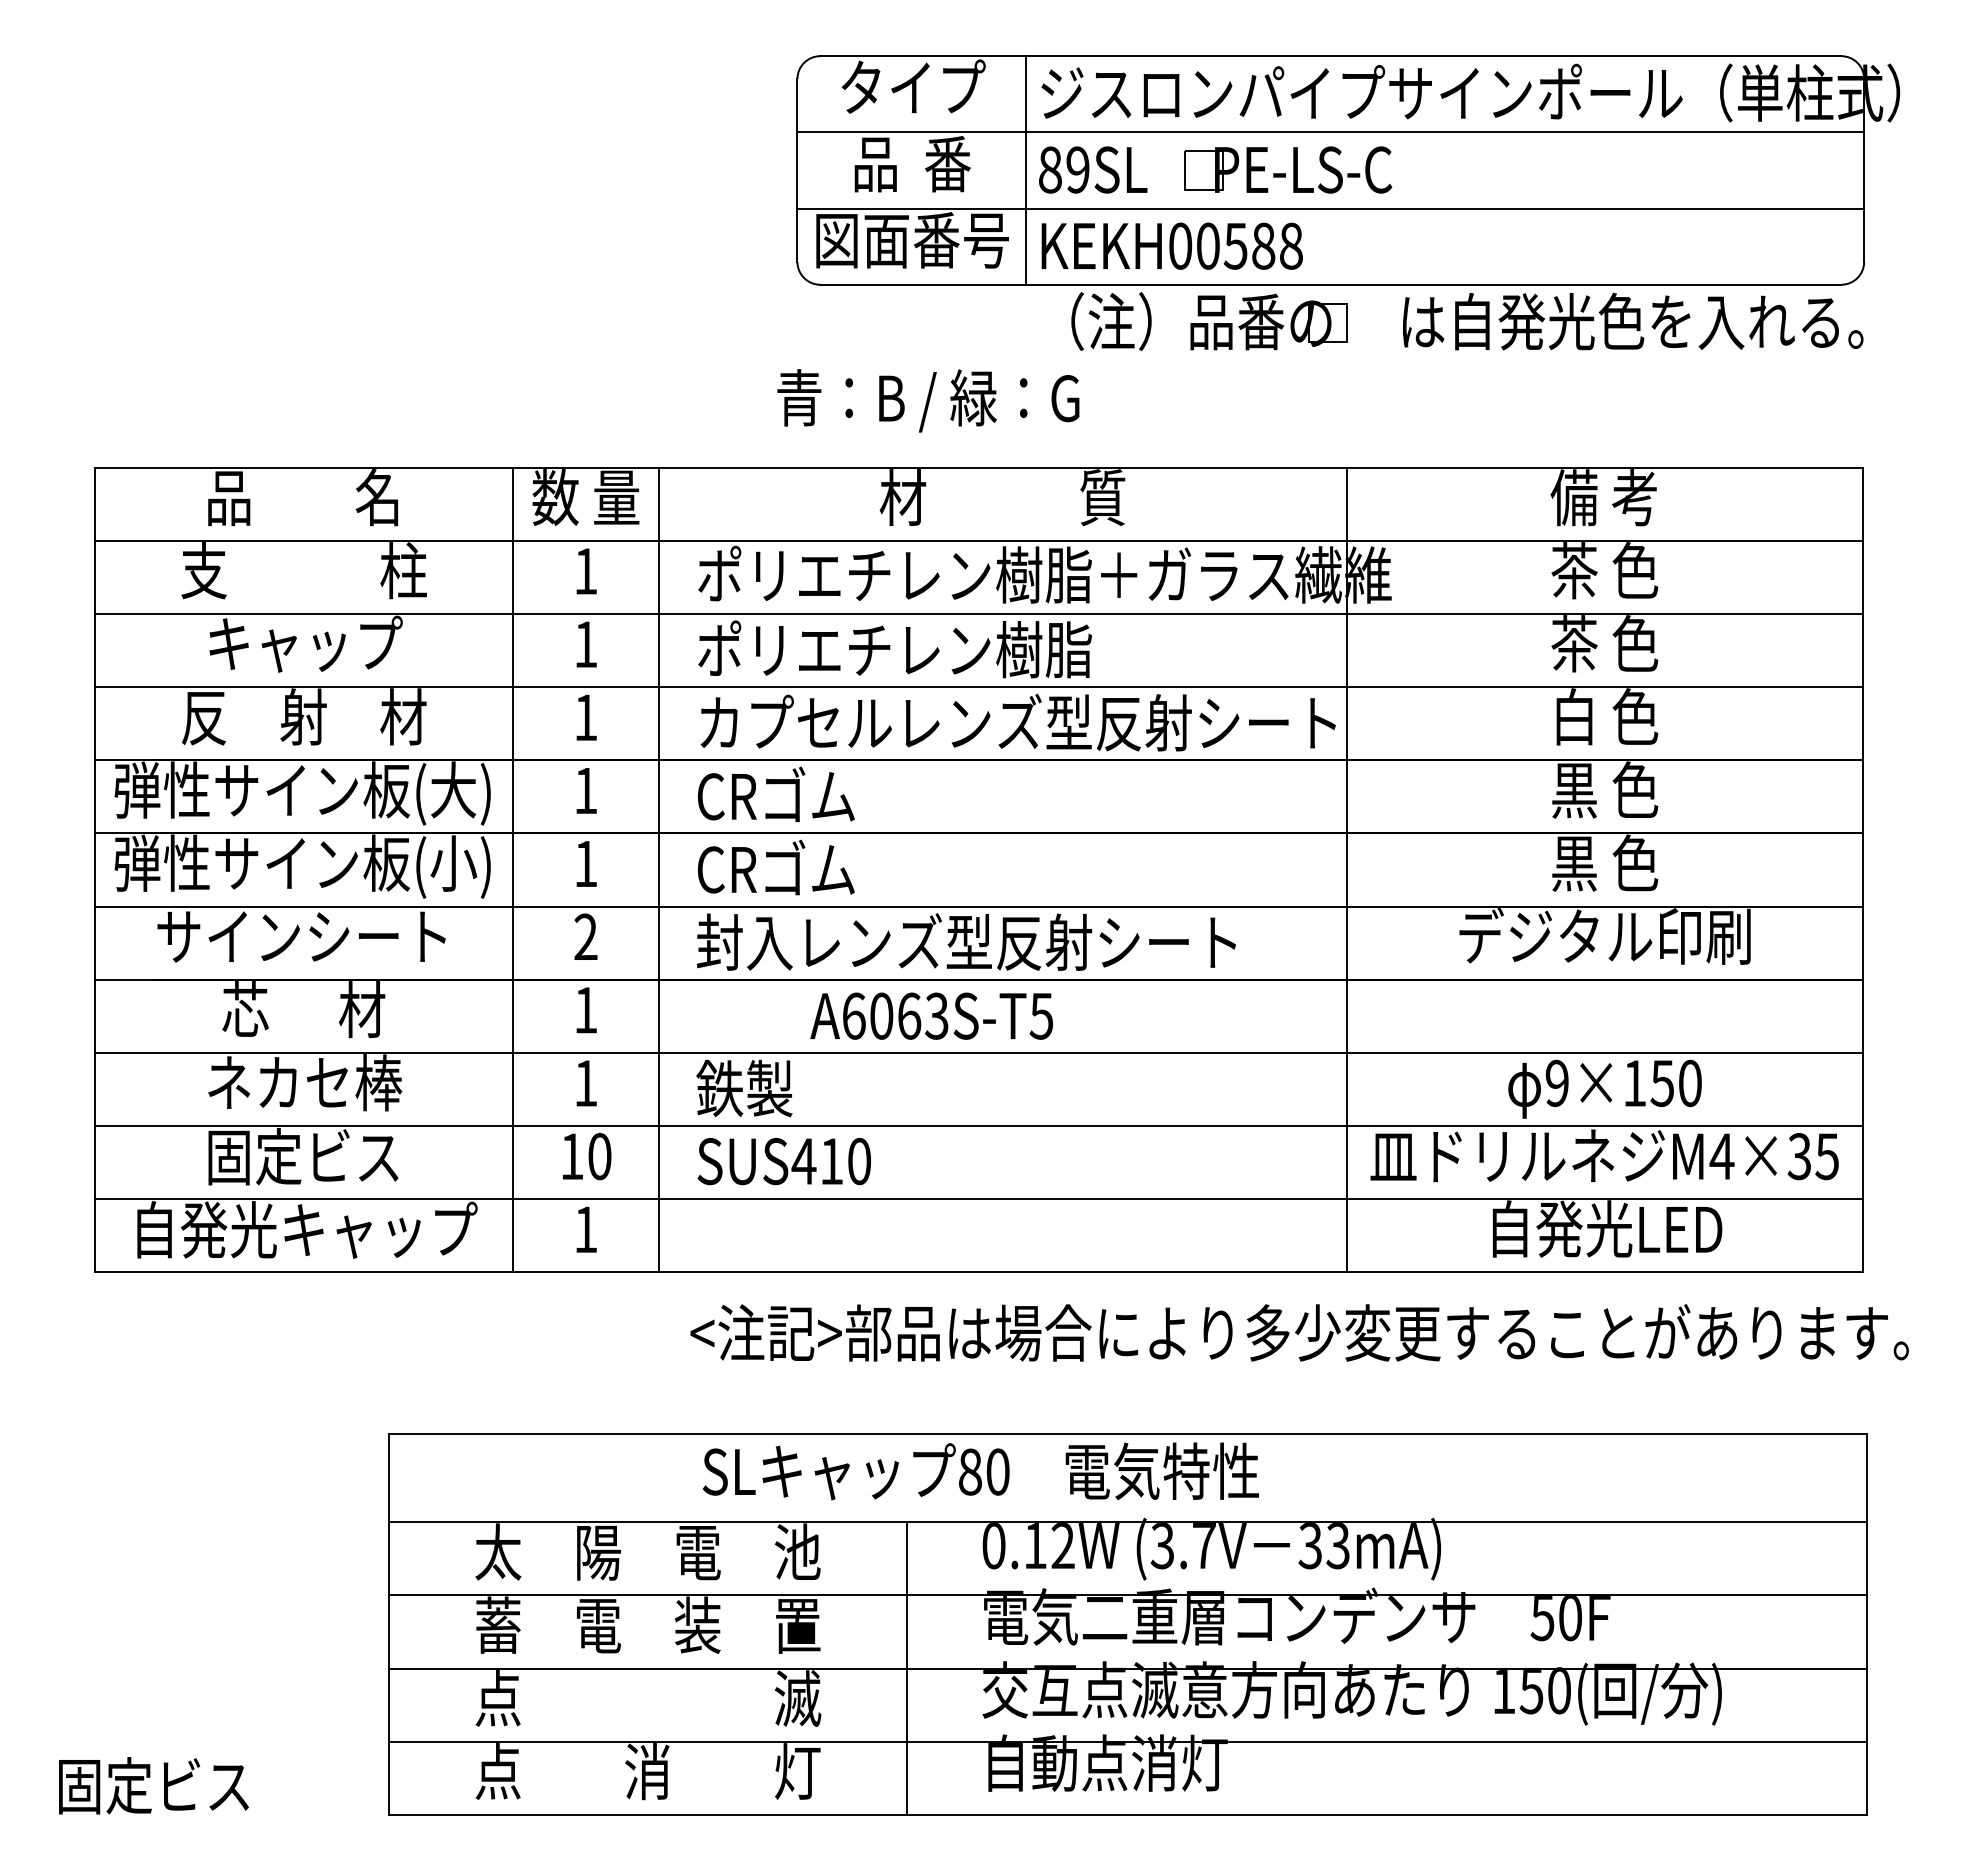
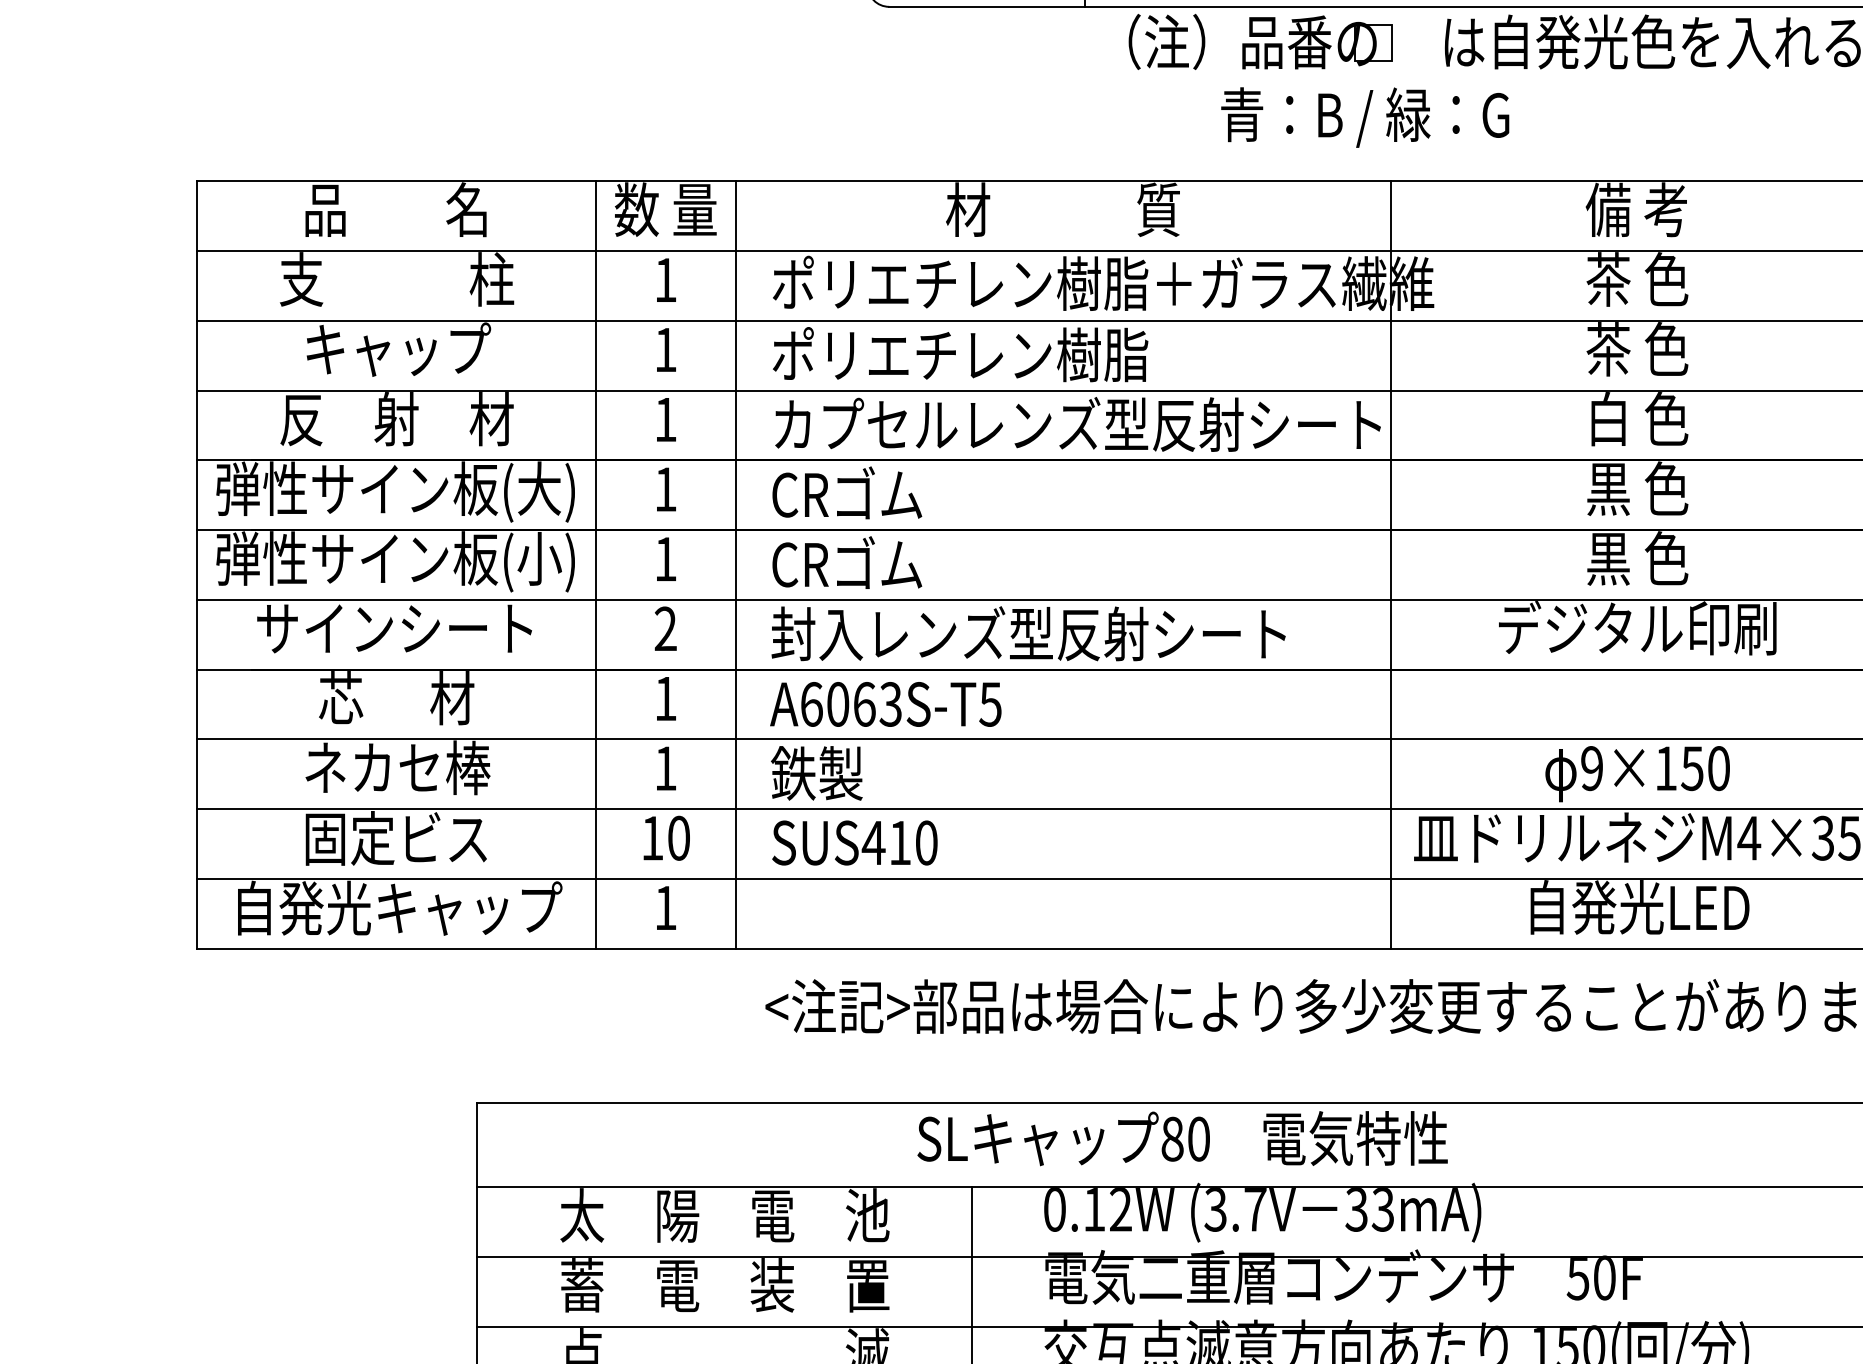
text: (928, 400) -> (1365, 117), moved
text: (931, 1015) -> (885, 703), moved
text: (980, 1471) -> (1182, 1138), moved

